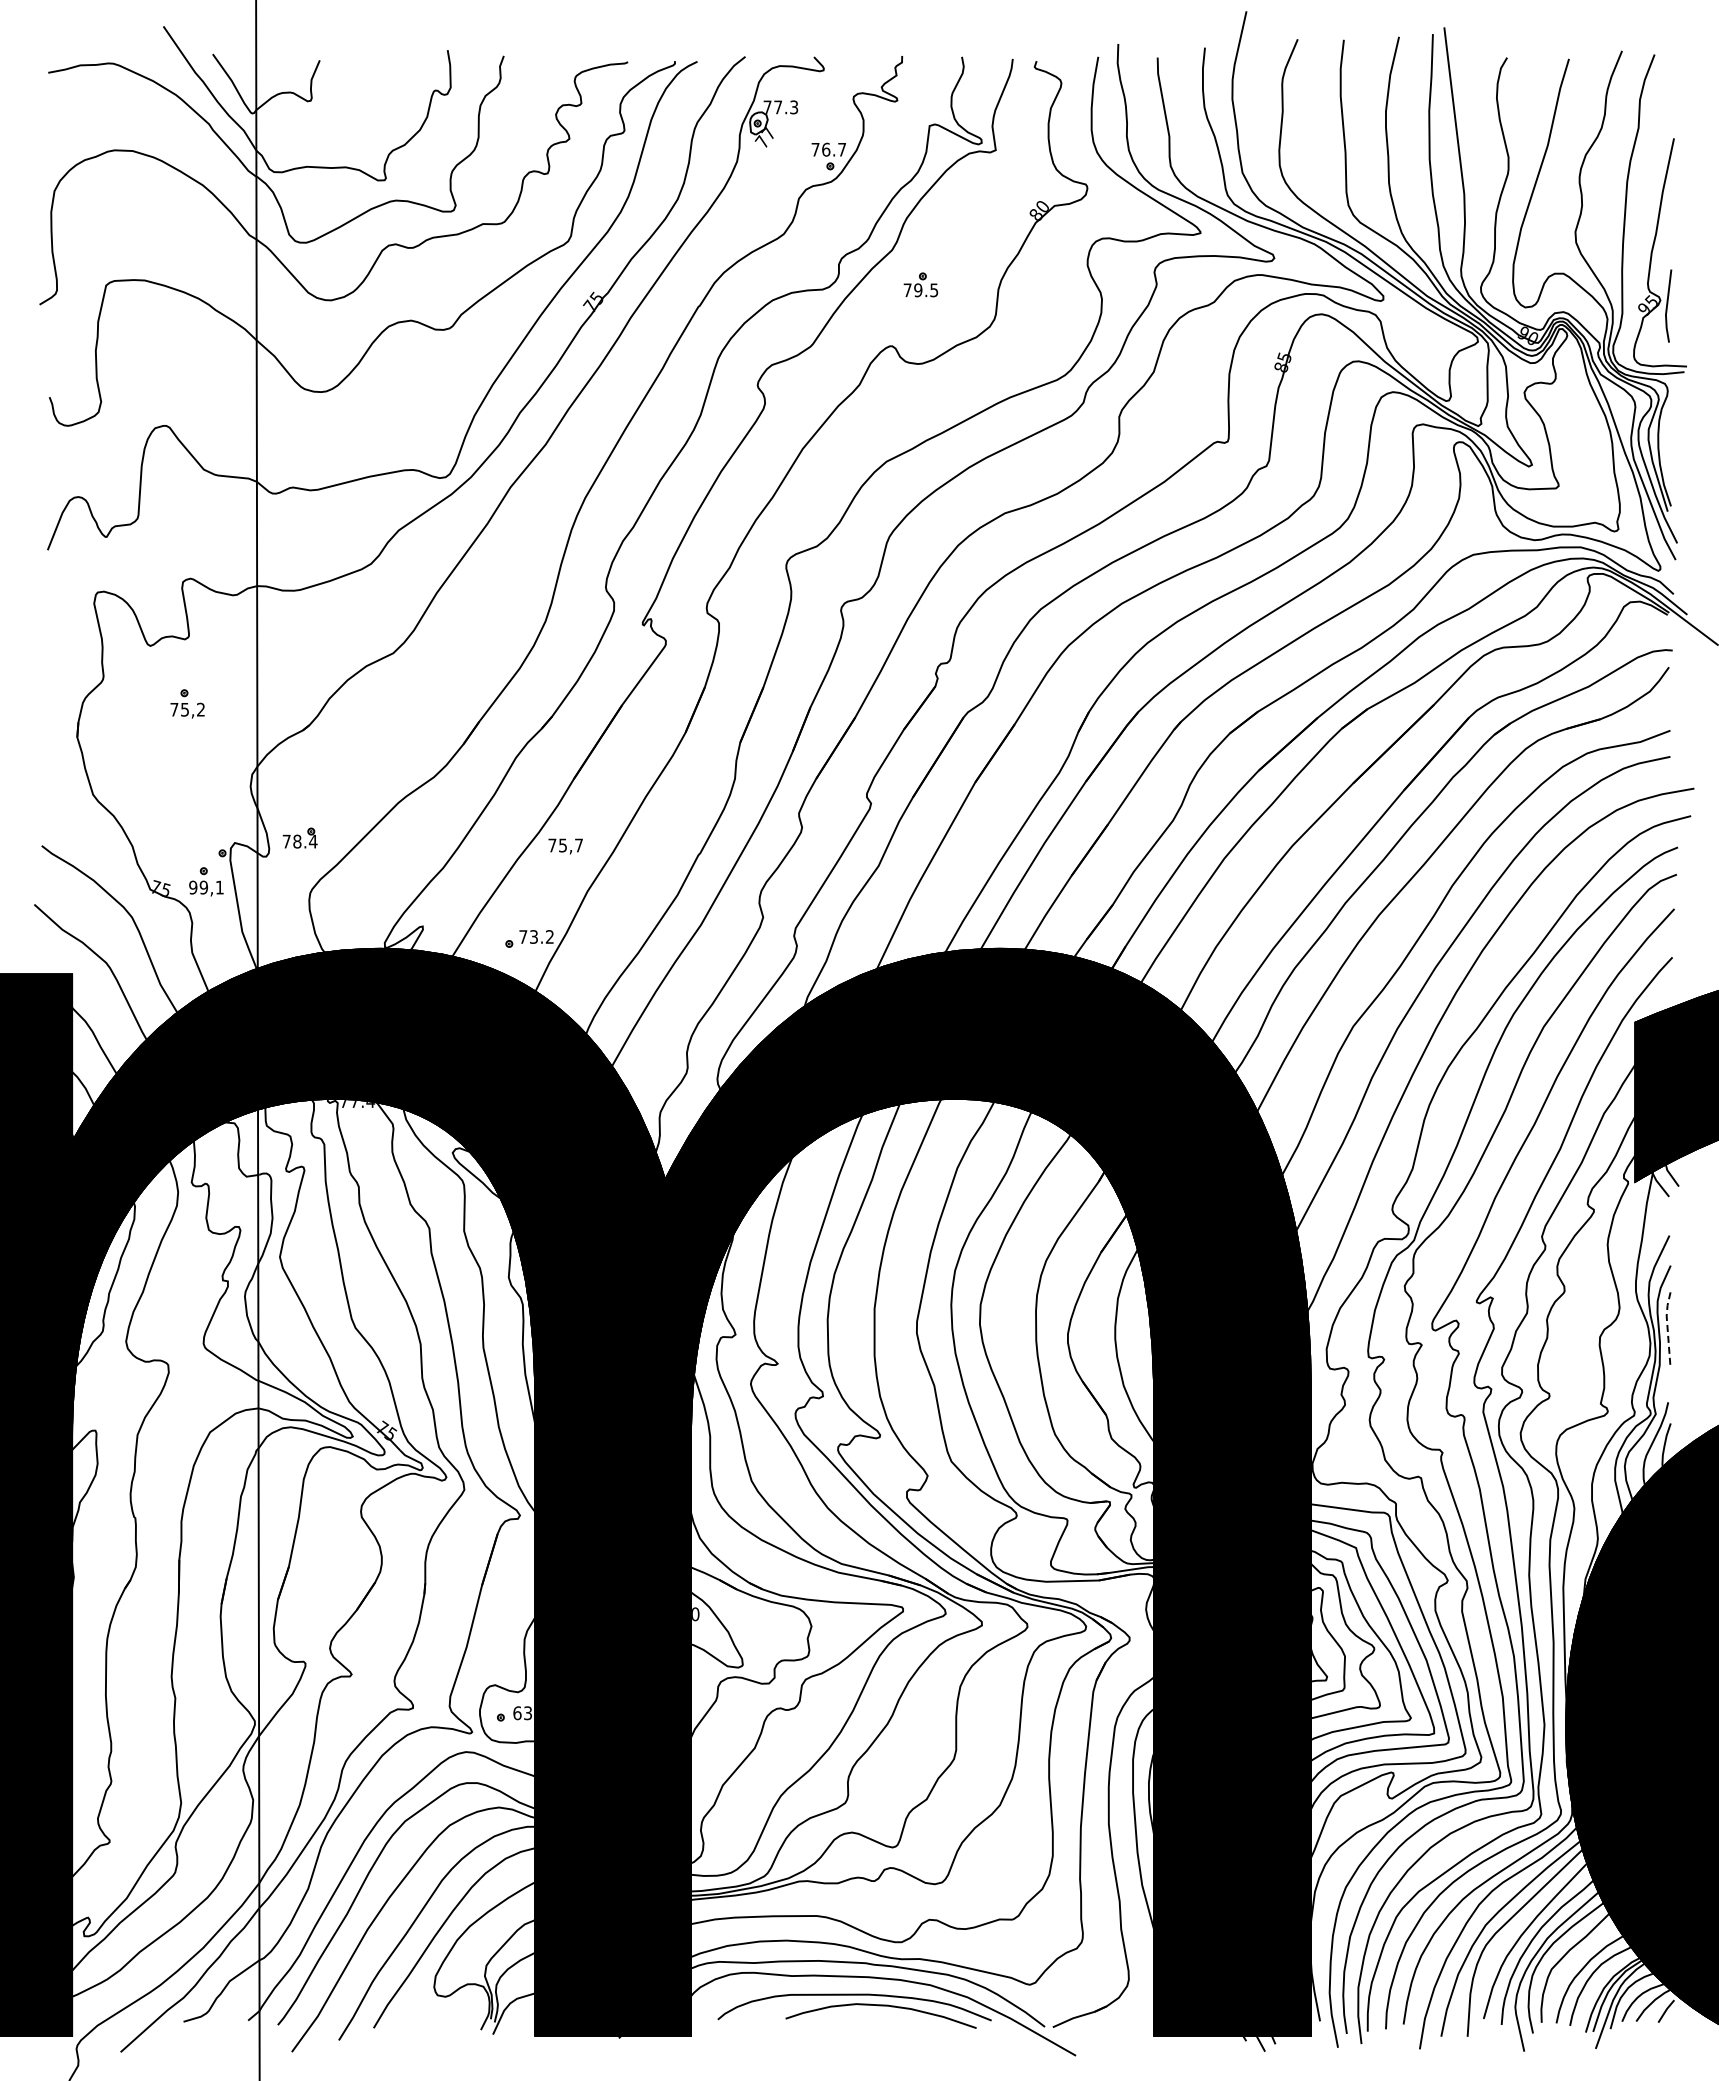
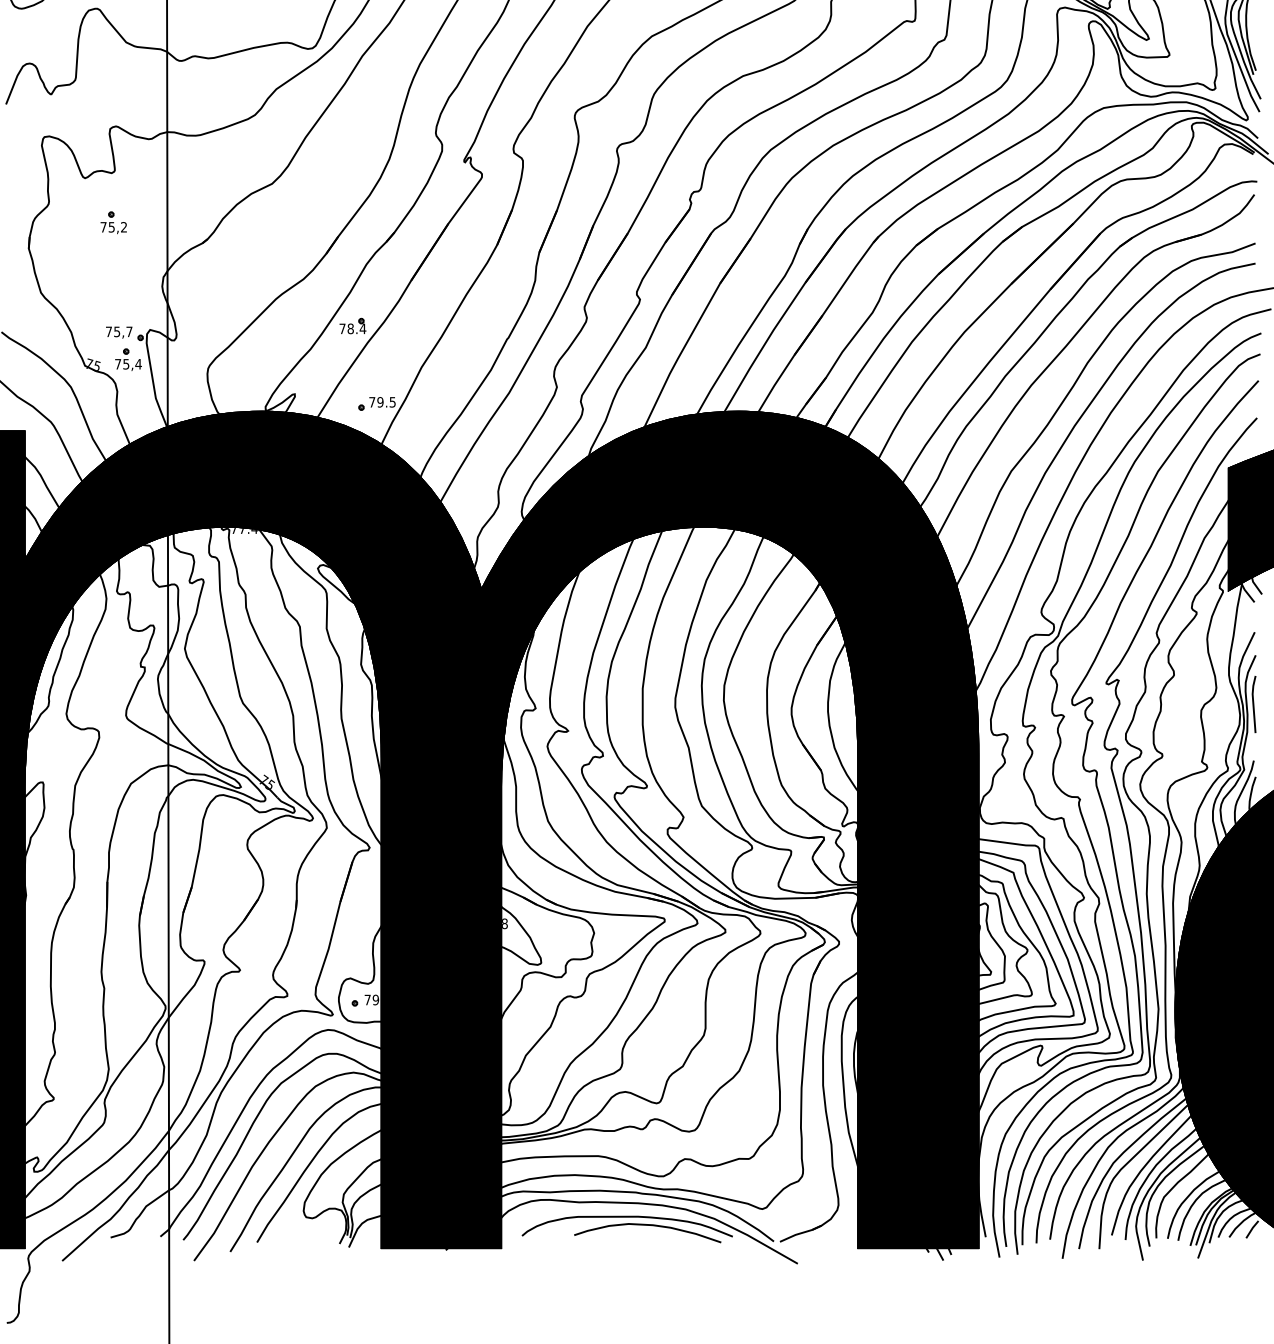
part: (299, 837) -> (352, 325), moved
text: (565, 846) -> (119, 332), moved
text: (206, 887) -> (128, 364), 99,1 -> 75,4
text: (541, 936) -> (386, 401), 73.2 -> 79.5
line: (1667, 1327) -> (1253, 703), dashed -> solid
text: (695, 1613) -> (504, 923), 64.0 -> 79.8
text: (522, 1713) -> (371, 1000), 63.1 -> 79.8

